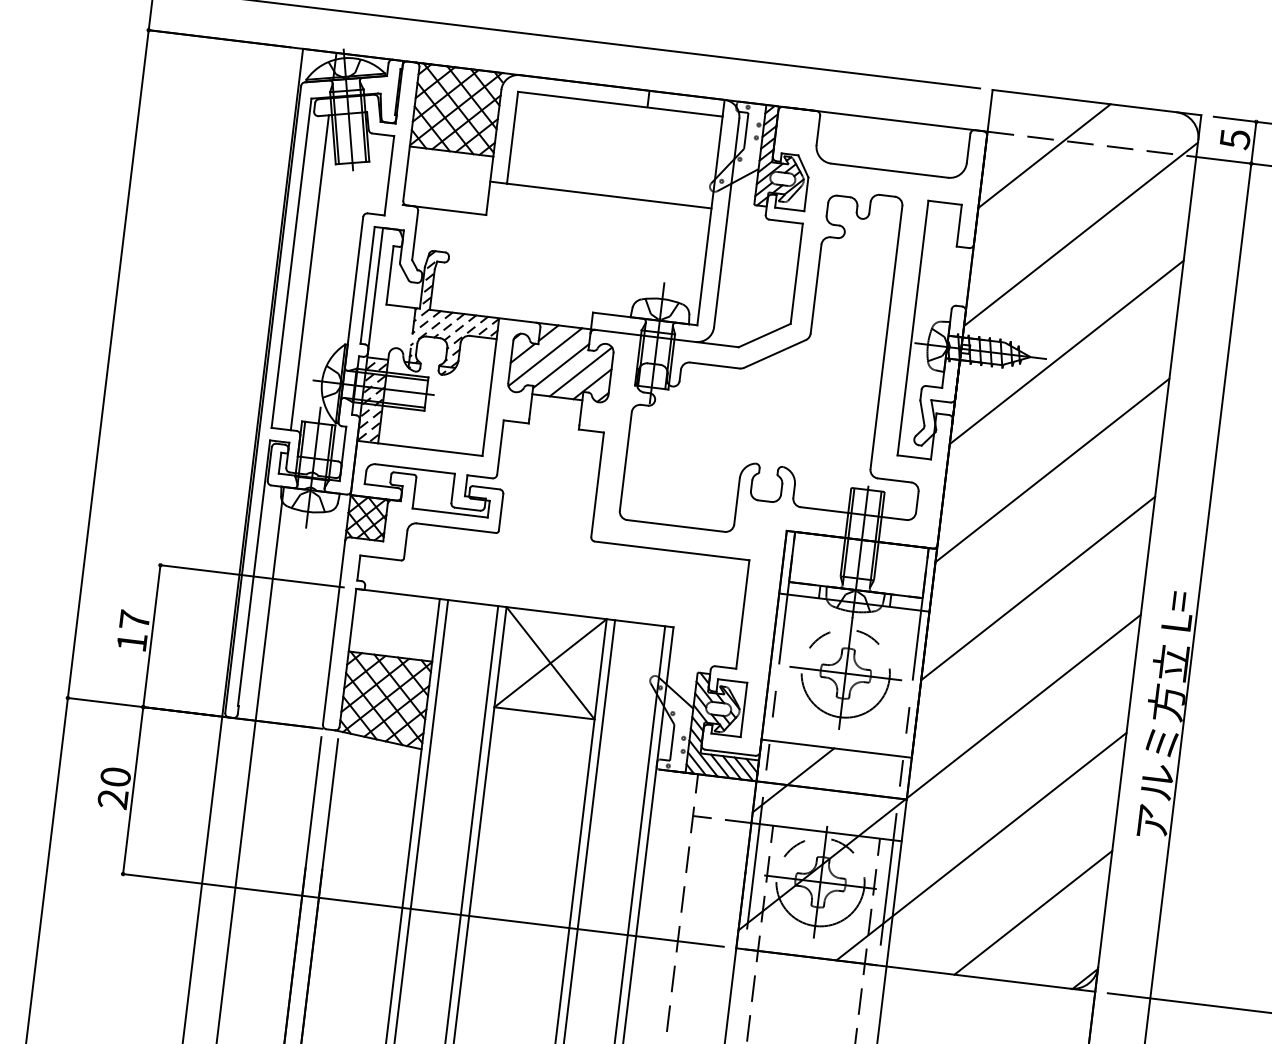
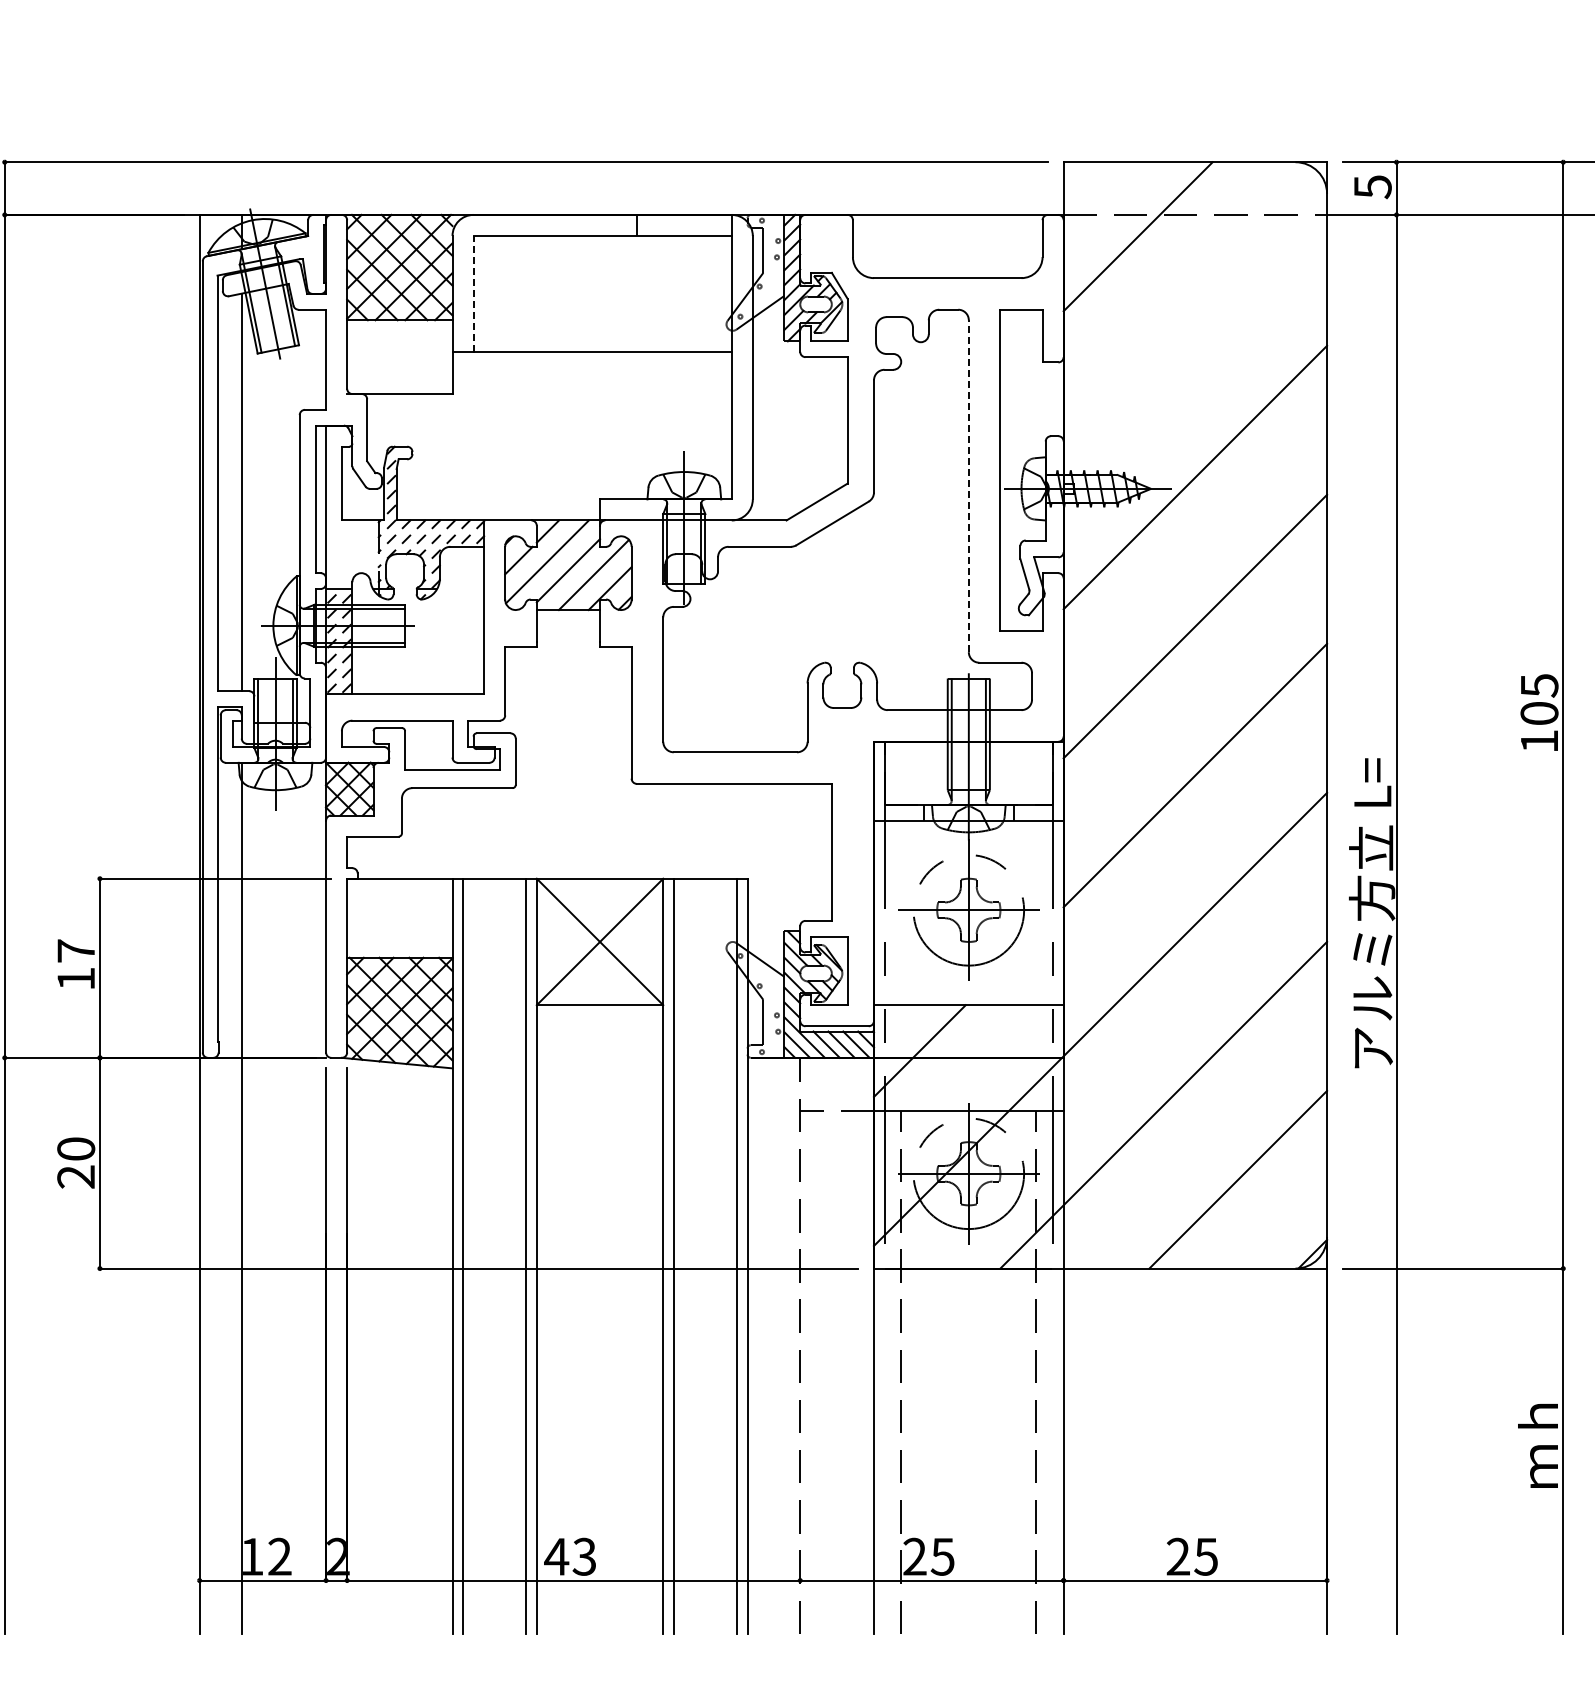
line: (512, 137) -> (473, 293), solid -> dashed
line: (1081, 234) -> (1195, 328), removed
line: (886, 337) -> (968, 486), solid -> dashed

